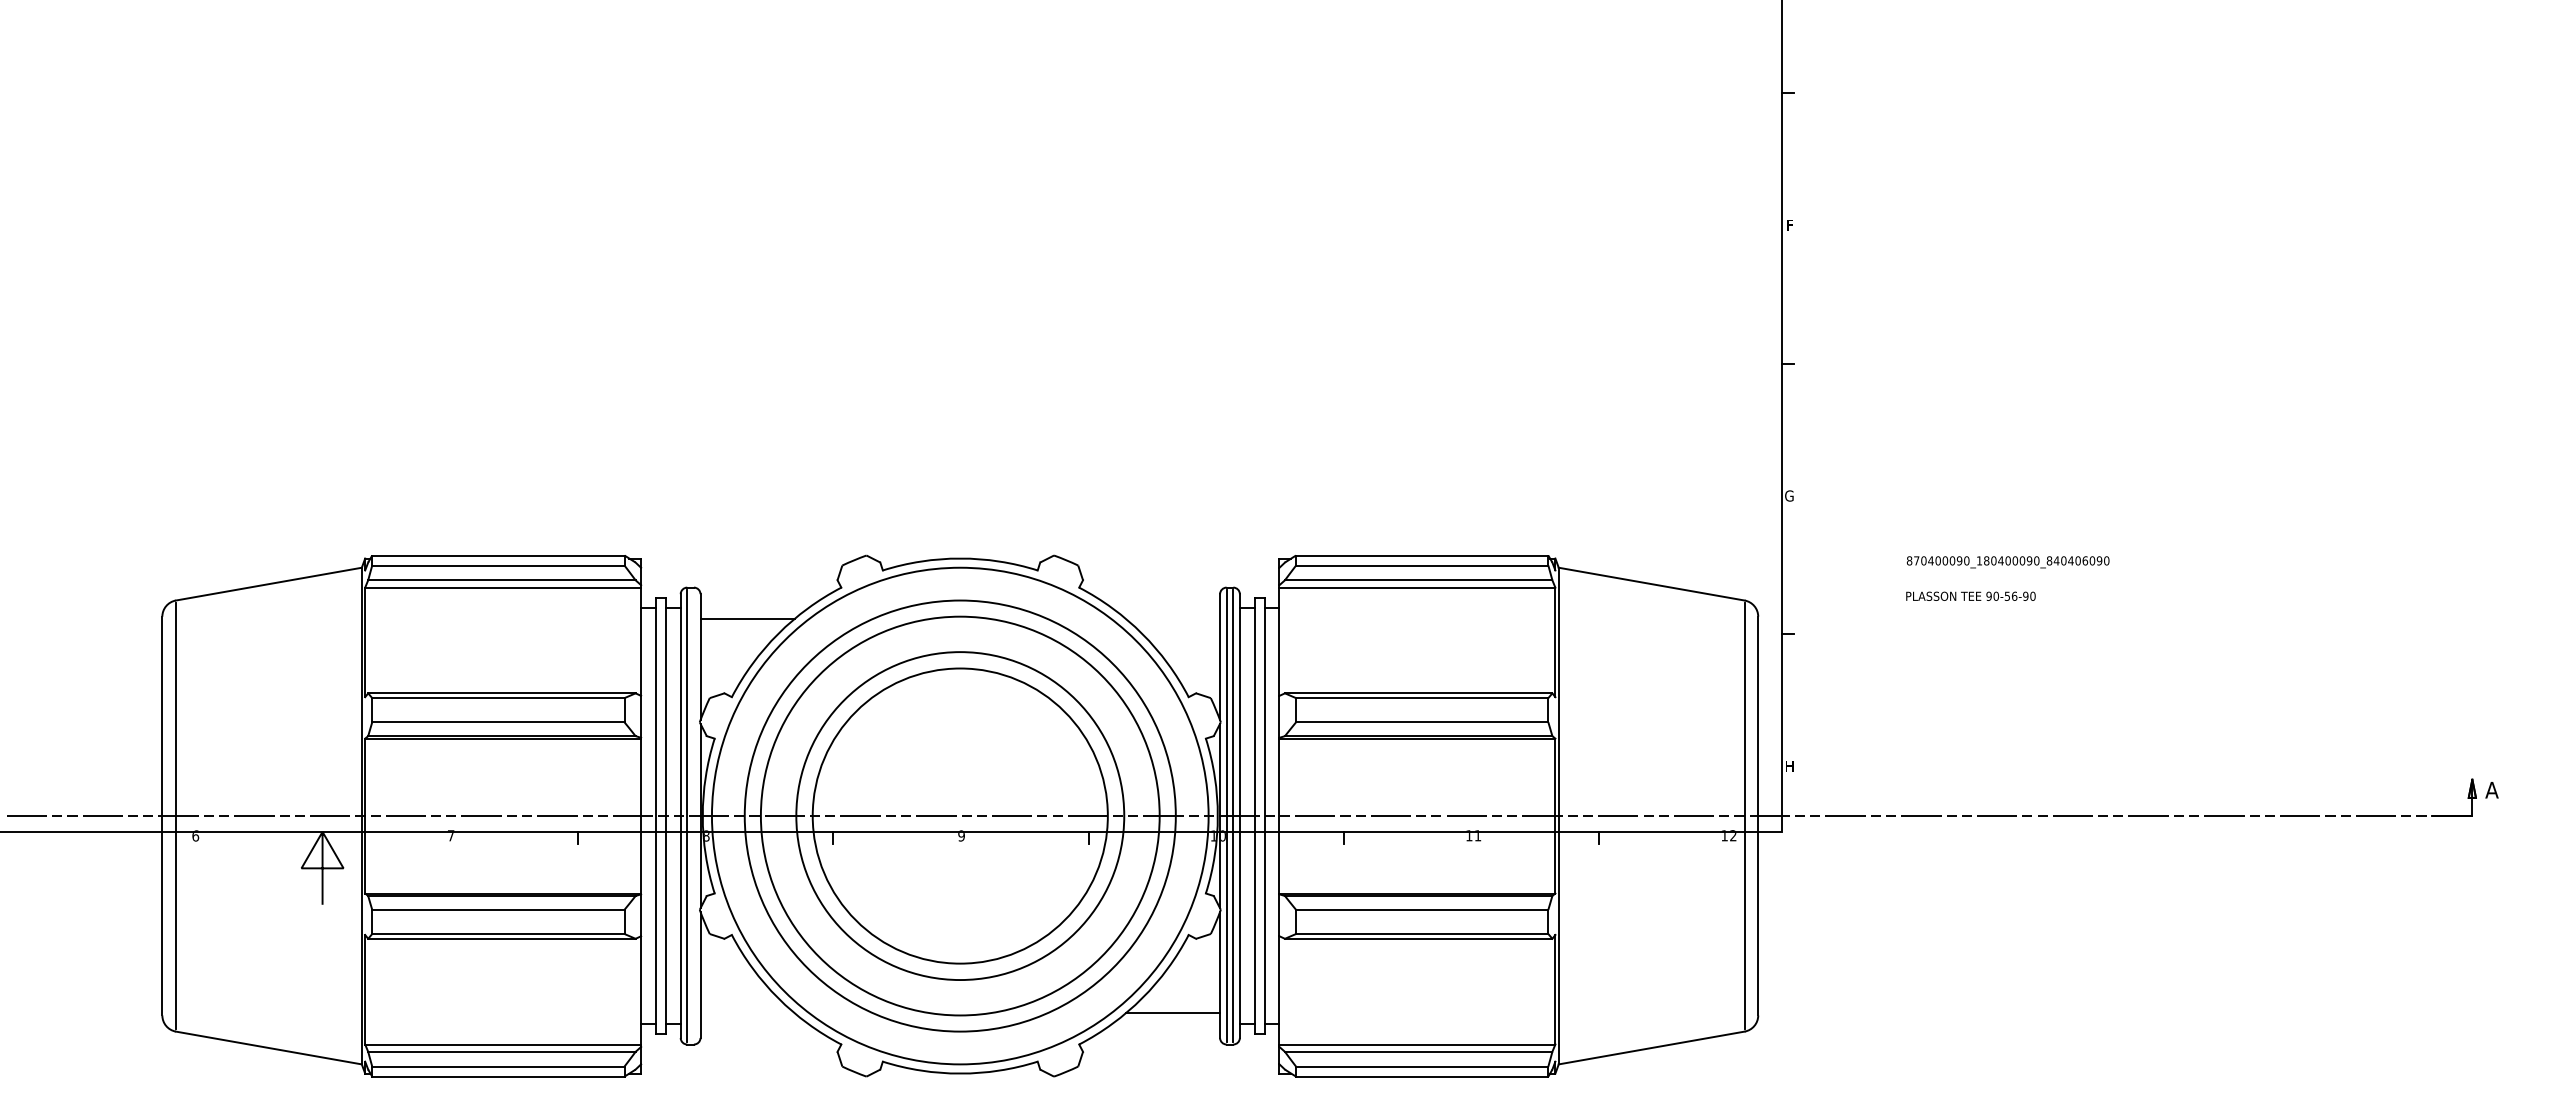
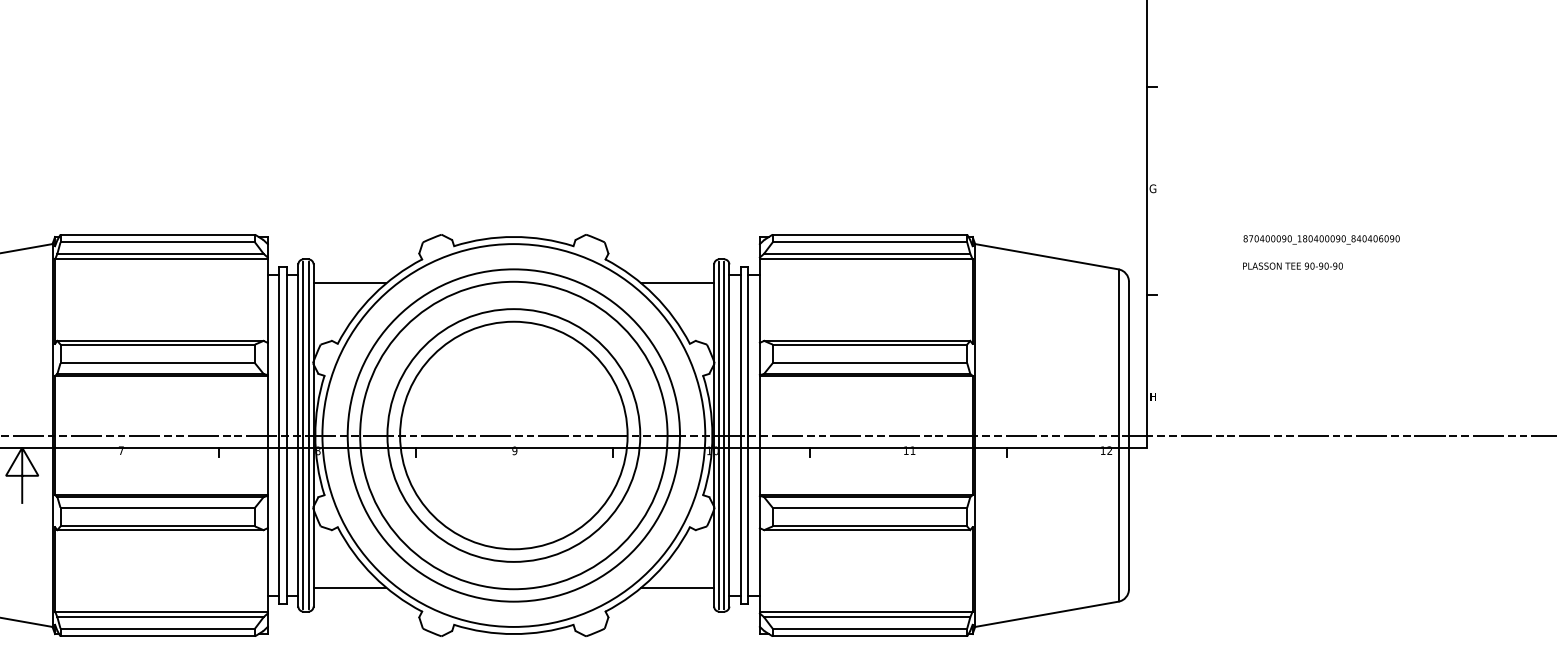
text: (2010, 595) -> (1323, 265), 90-56-90 -> 90-90-90
line: (1172, 618) -> (677, 283), added
line: (693, 815) -> (308, 435), added
line: (747, 1013) -> (349, 587), added

